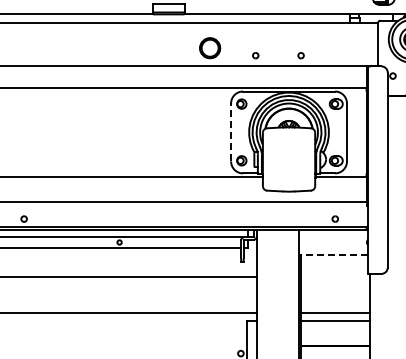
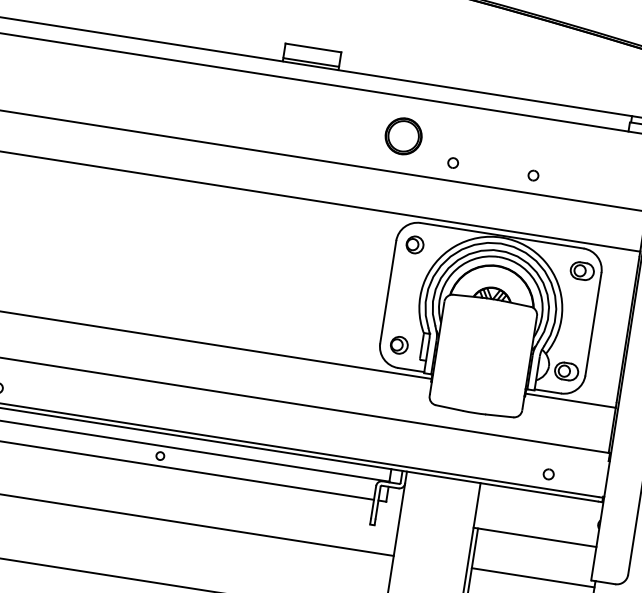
part: (210, 48) -> (404, 136), moved
line: (231, 132) -> (388, 292), dashed -> solid
line: (333, 254) -> (535, 536), dashed -> solid
line: (335, 277) -> (532, 577), added

